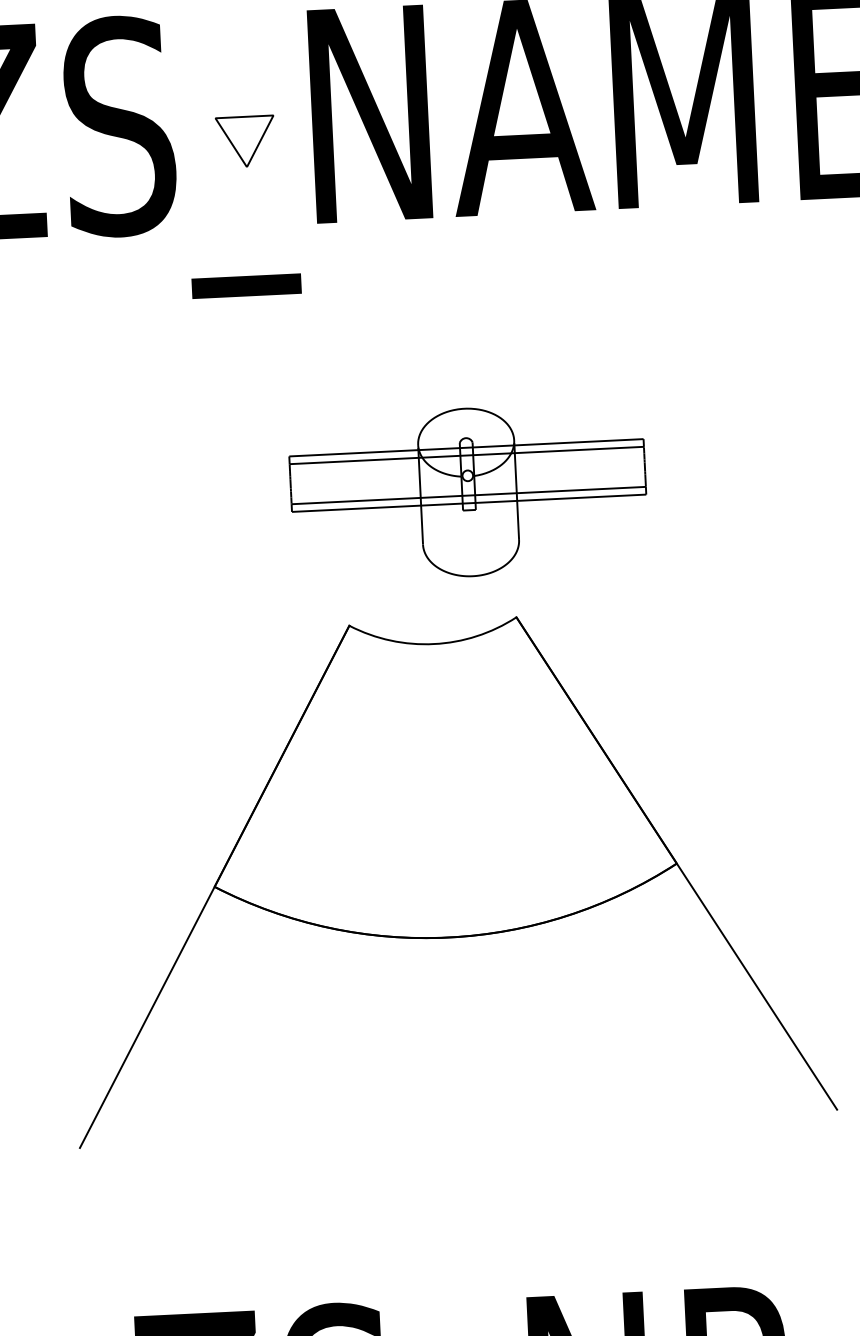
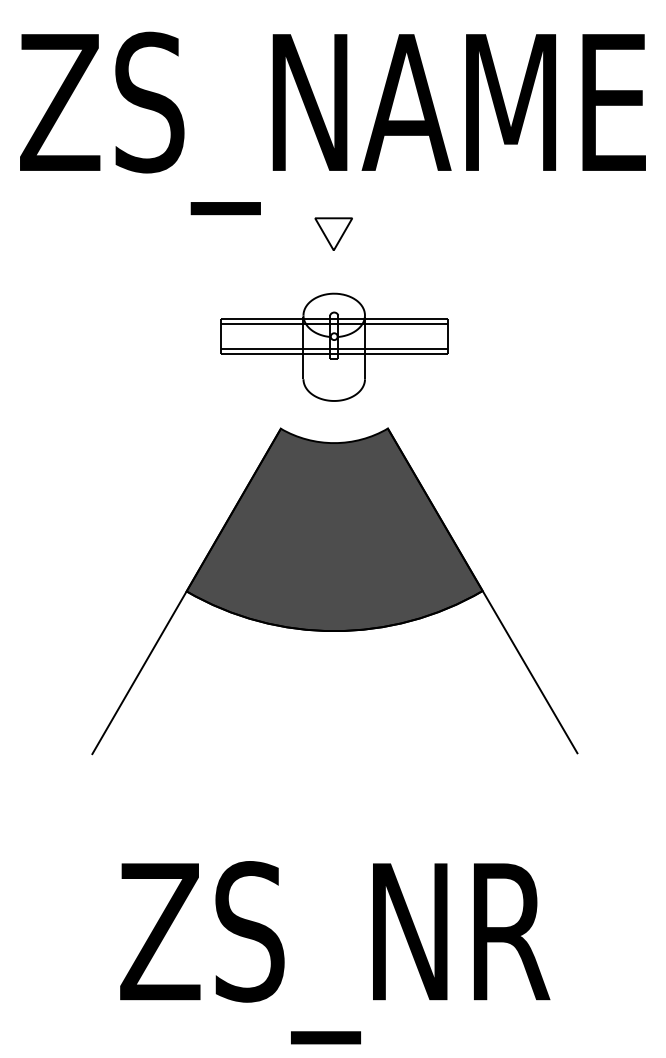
part: (245, 140) -> (333, 233), moved
part: (468, 491) -> (334, 346), moved
fill: (440, 778) -> (334, 529), added

